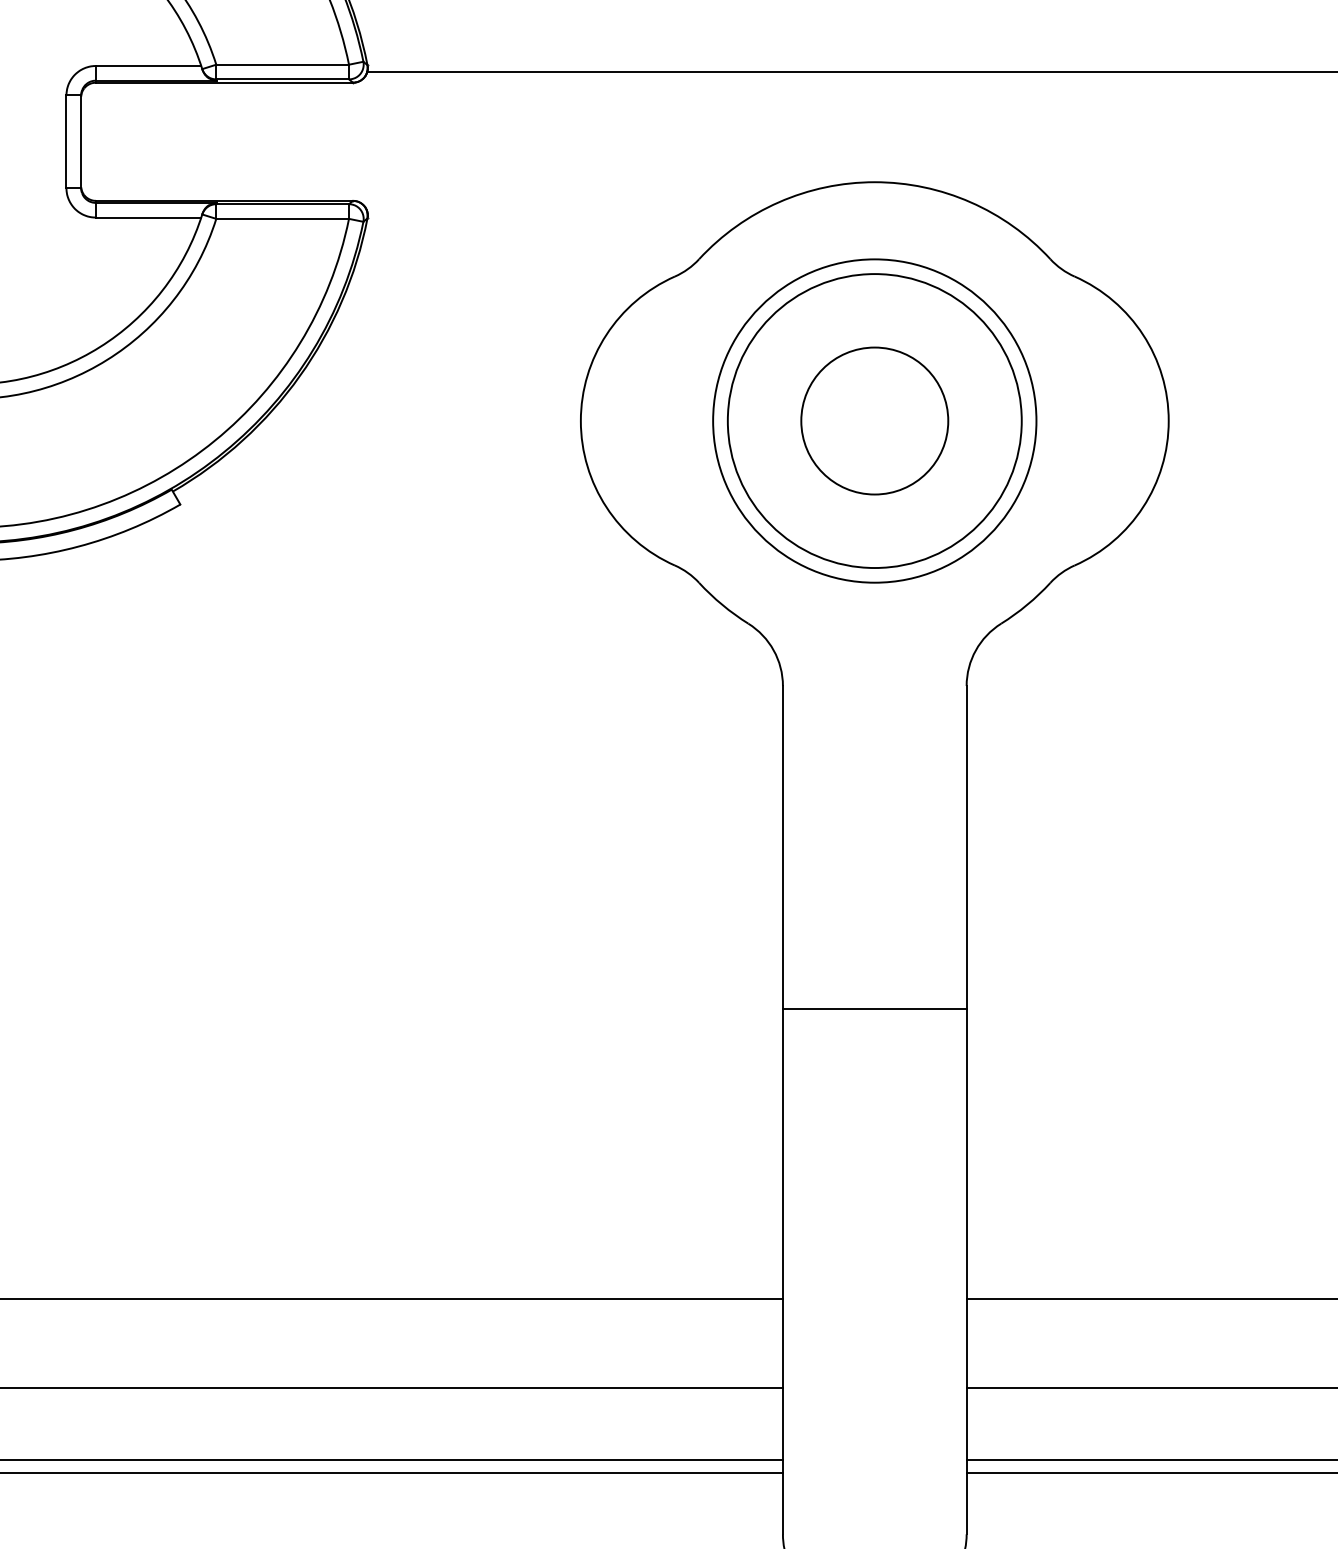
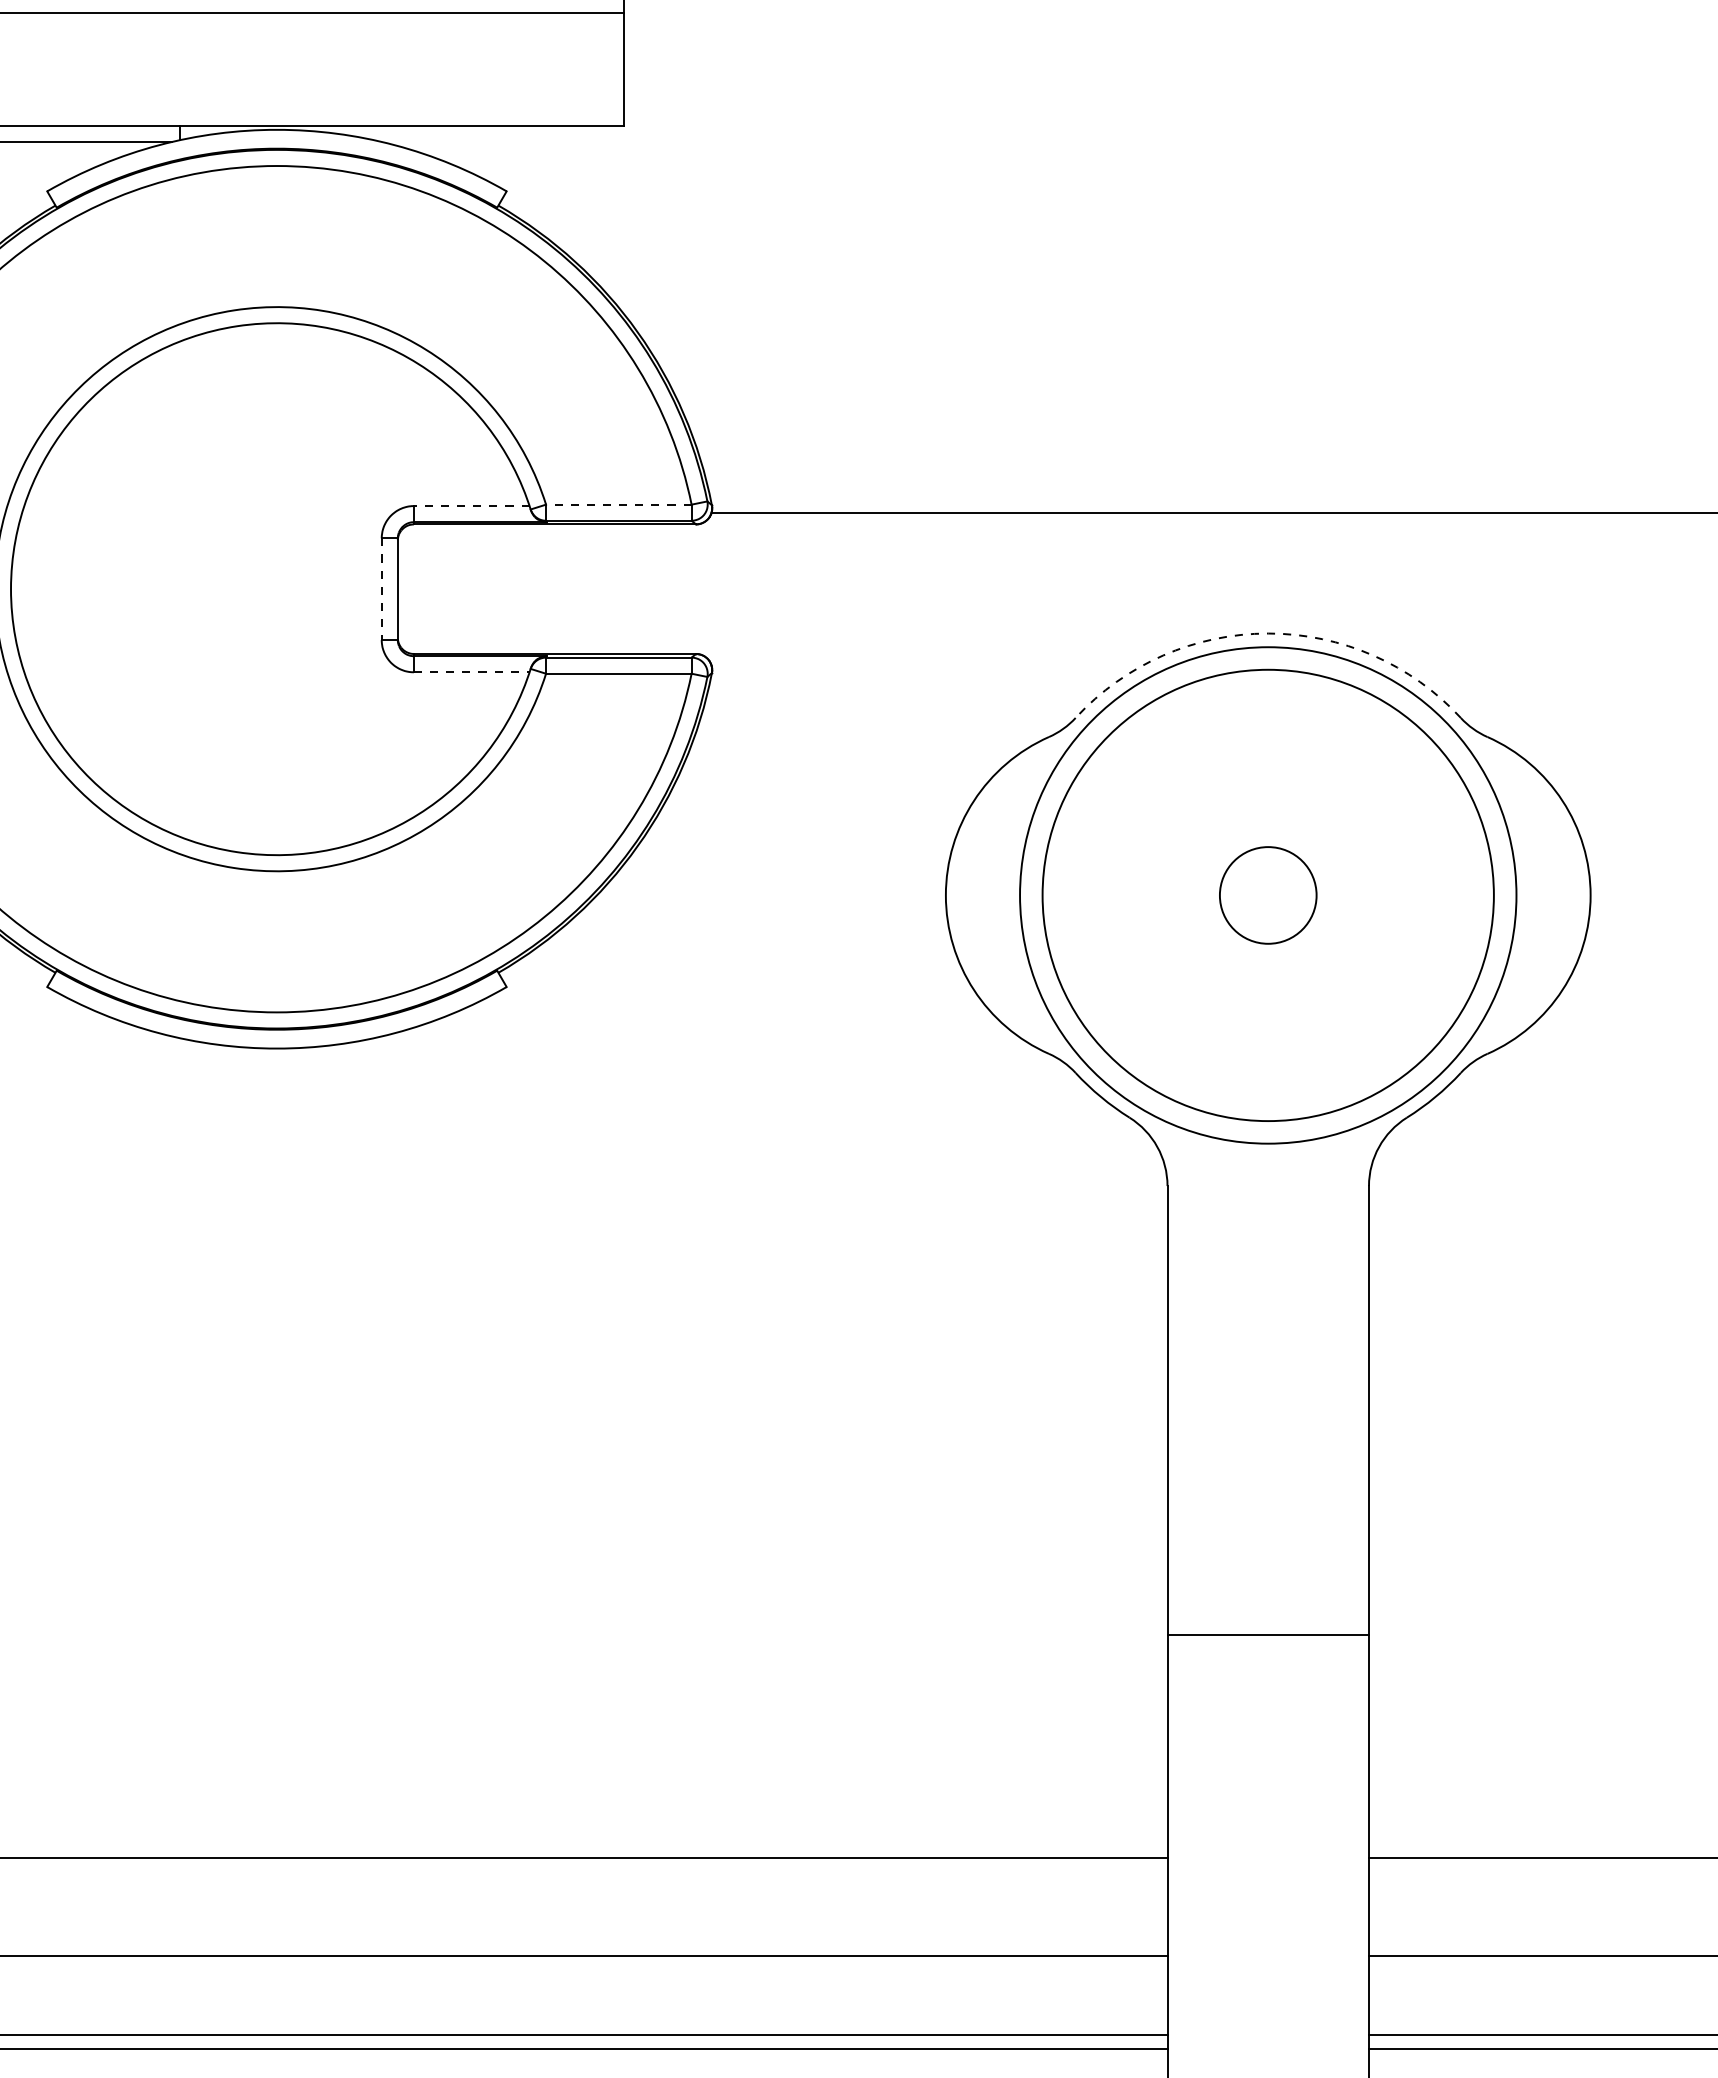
line: (282, 64) -> (618, 504), solid -> dashed
line: (148, 66) -> (471, 506), solid -> dashed
line: (66, 142) -> (381, 589), solid -> dashed
arc: (875, 182) -> (1268, 633), solid -> dashed
line: (148, 217) -> (471, 672), solid -> dashed
circle: (874, 421) -> (1267, 895), size x0.6
circle: (874, 421) -> (1267, 895), size x1.4
circle: (875, 421) -> (1268, 895), size x1.4
line: (874, 1009) -> (1267, 1635), moved

